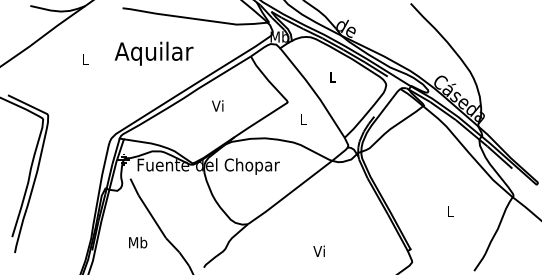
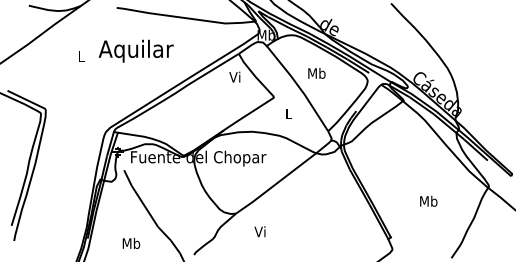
text: (153, 53) -> (135, 51), moved
text: (332, 76) -> (316, 72), L -> Mb
text: (217, 105) -> (234, 76), moved
text: (450, 211) -> (428, 201), L -> Mb
text: (138, 242) -> (131, 243), moved
text: (318, 250) -> (259, 230), moved

